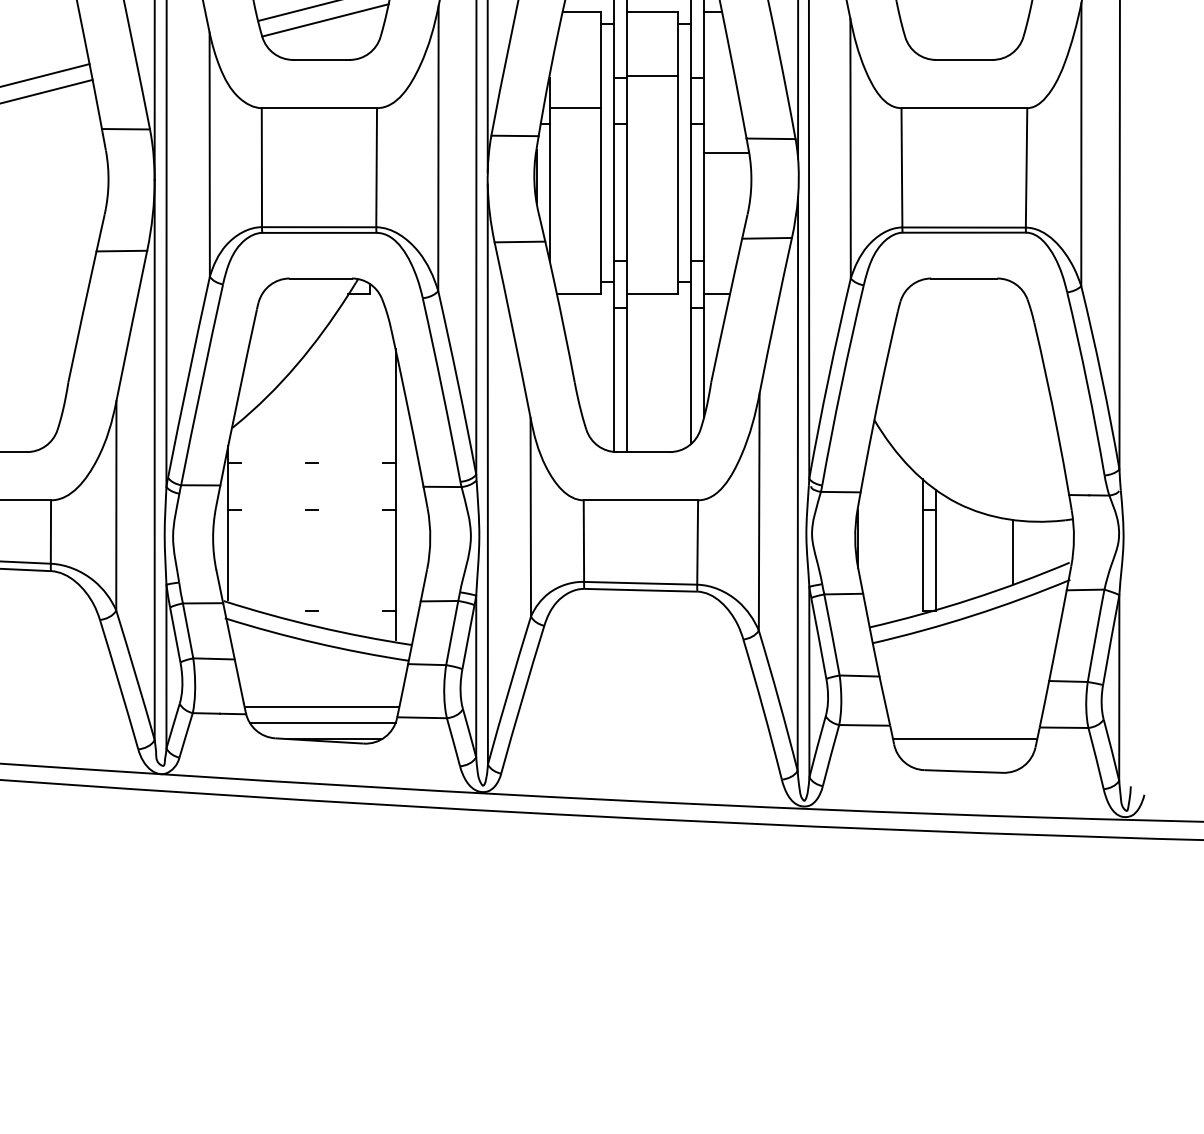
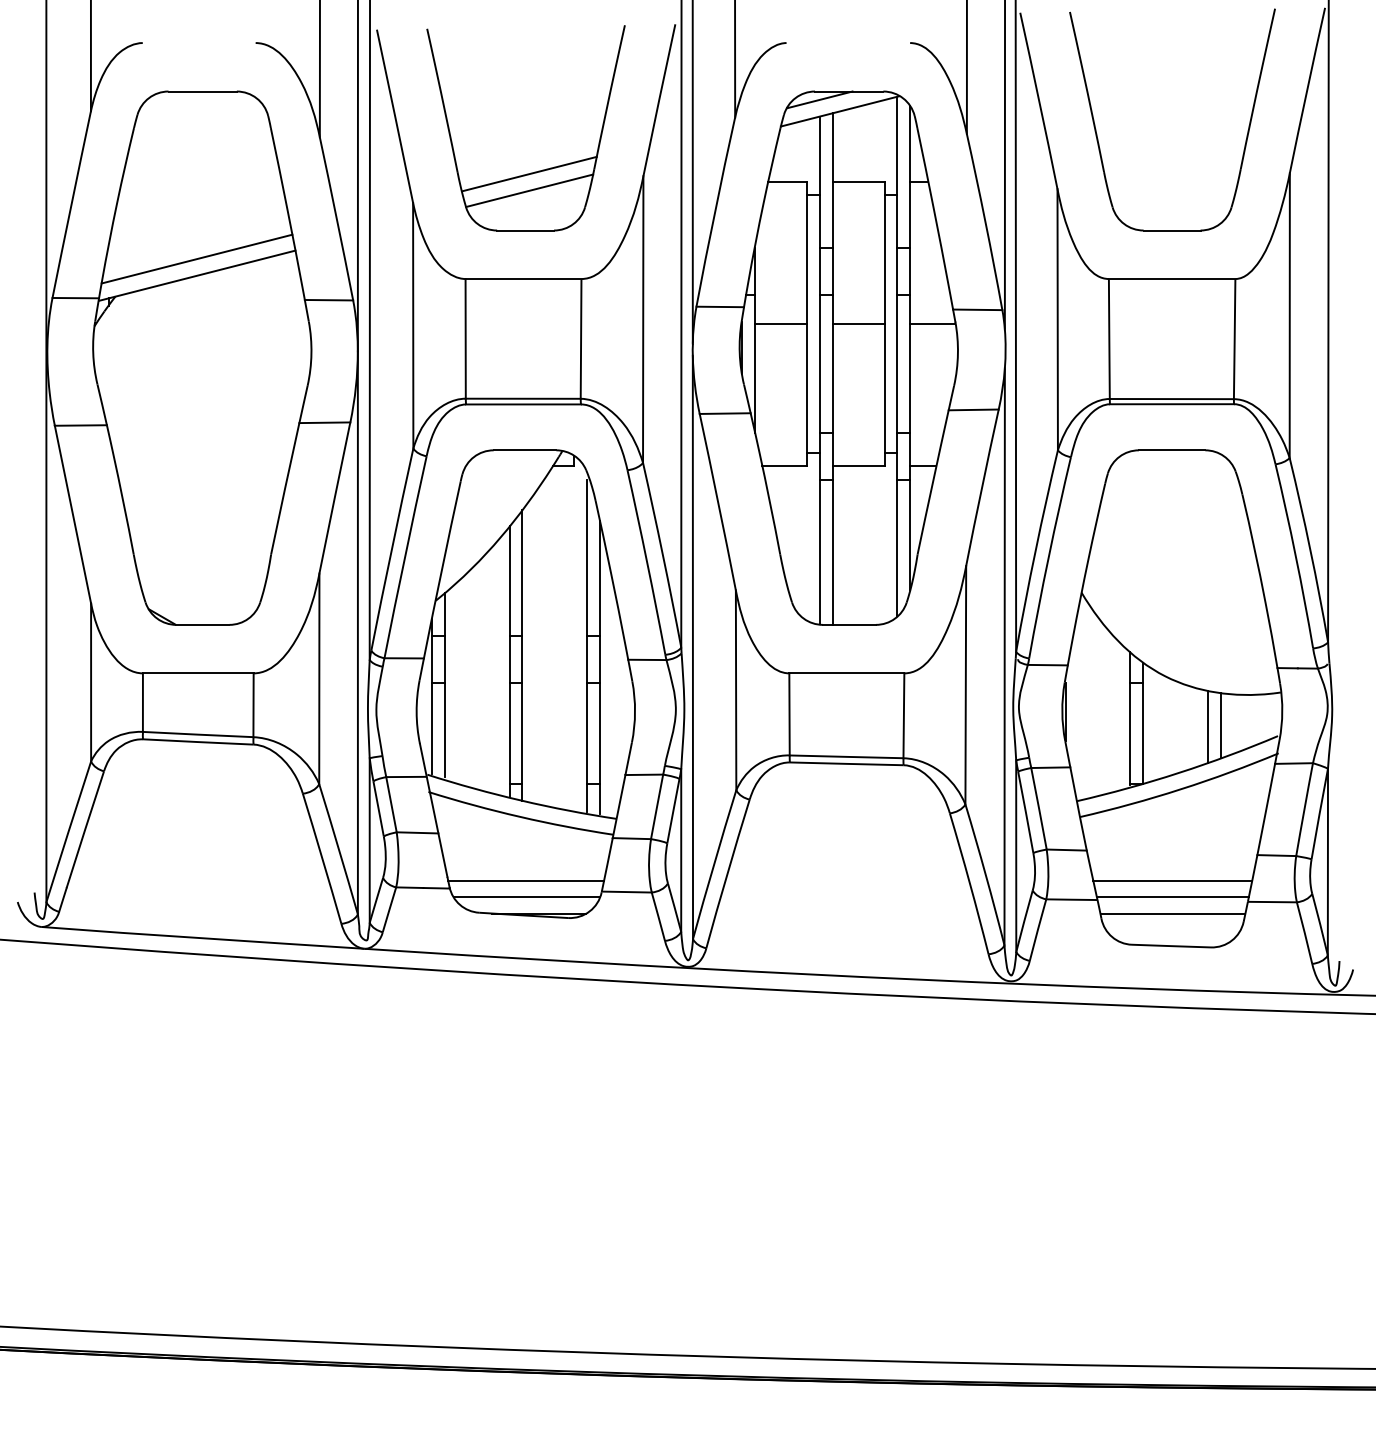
line: (652, 76) -> (858, 324), moved
line: (574, 108) -> (780, 324), moved
line: (383, 472) -> (587, 645), added
line: (318, 482) -> (522, 655), added
line: (305, 488) -> (509, 661), added
line: (240, 511) -> (444, 684), added
line: (999, 553) -> (1207, 726), added
line: (964, 707) -> (1172, 881), added
line: (964, 723) -> (1172, 897), added

